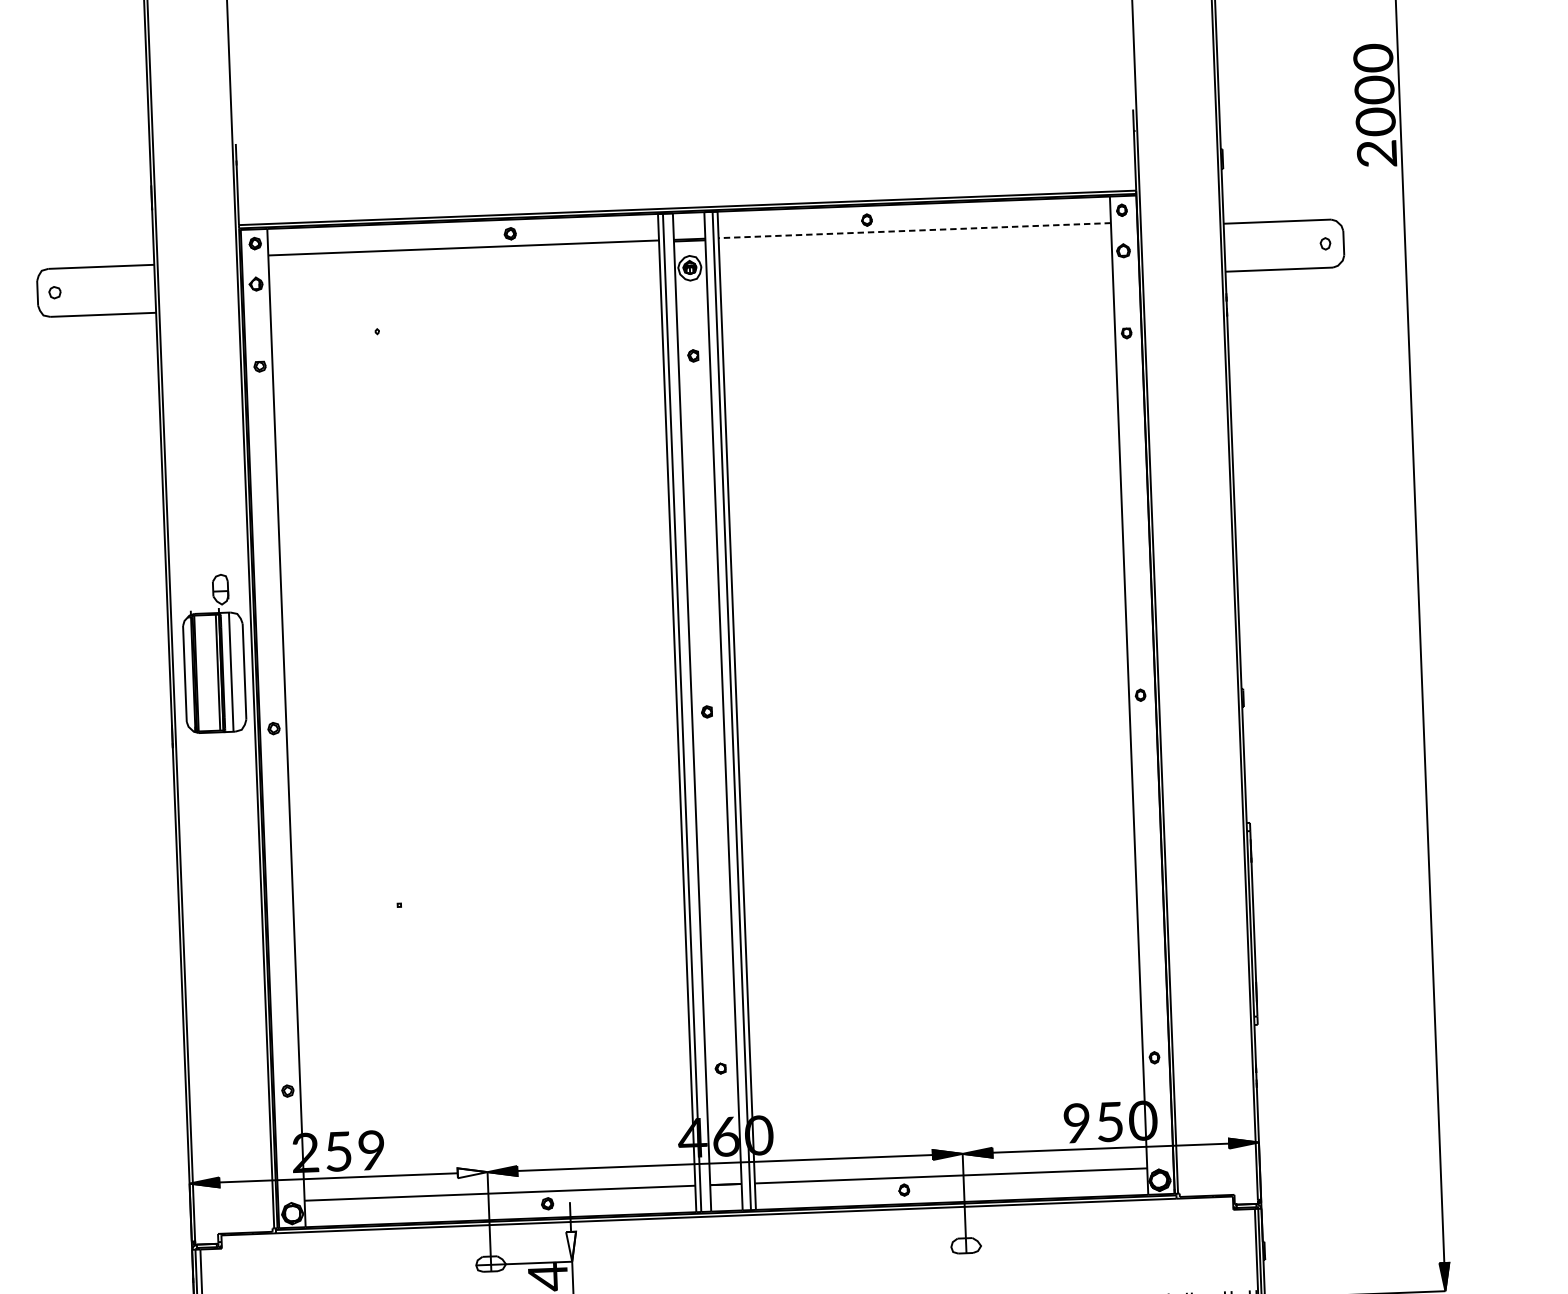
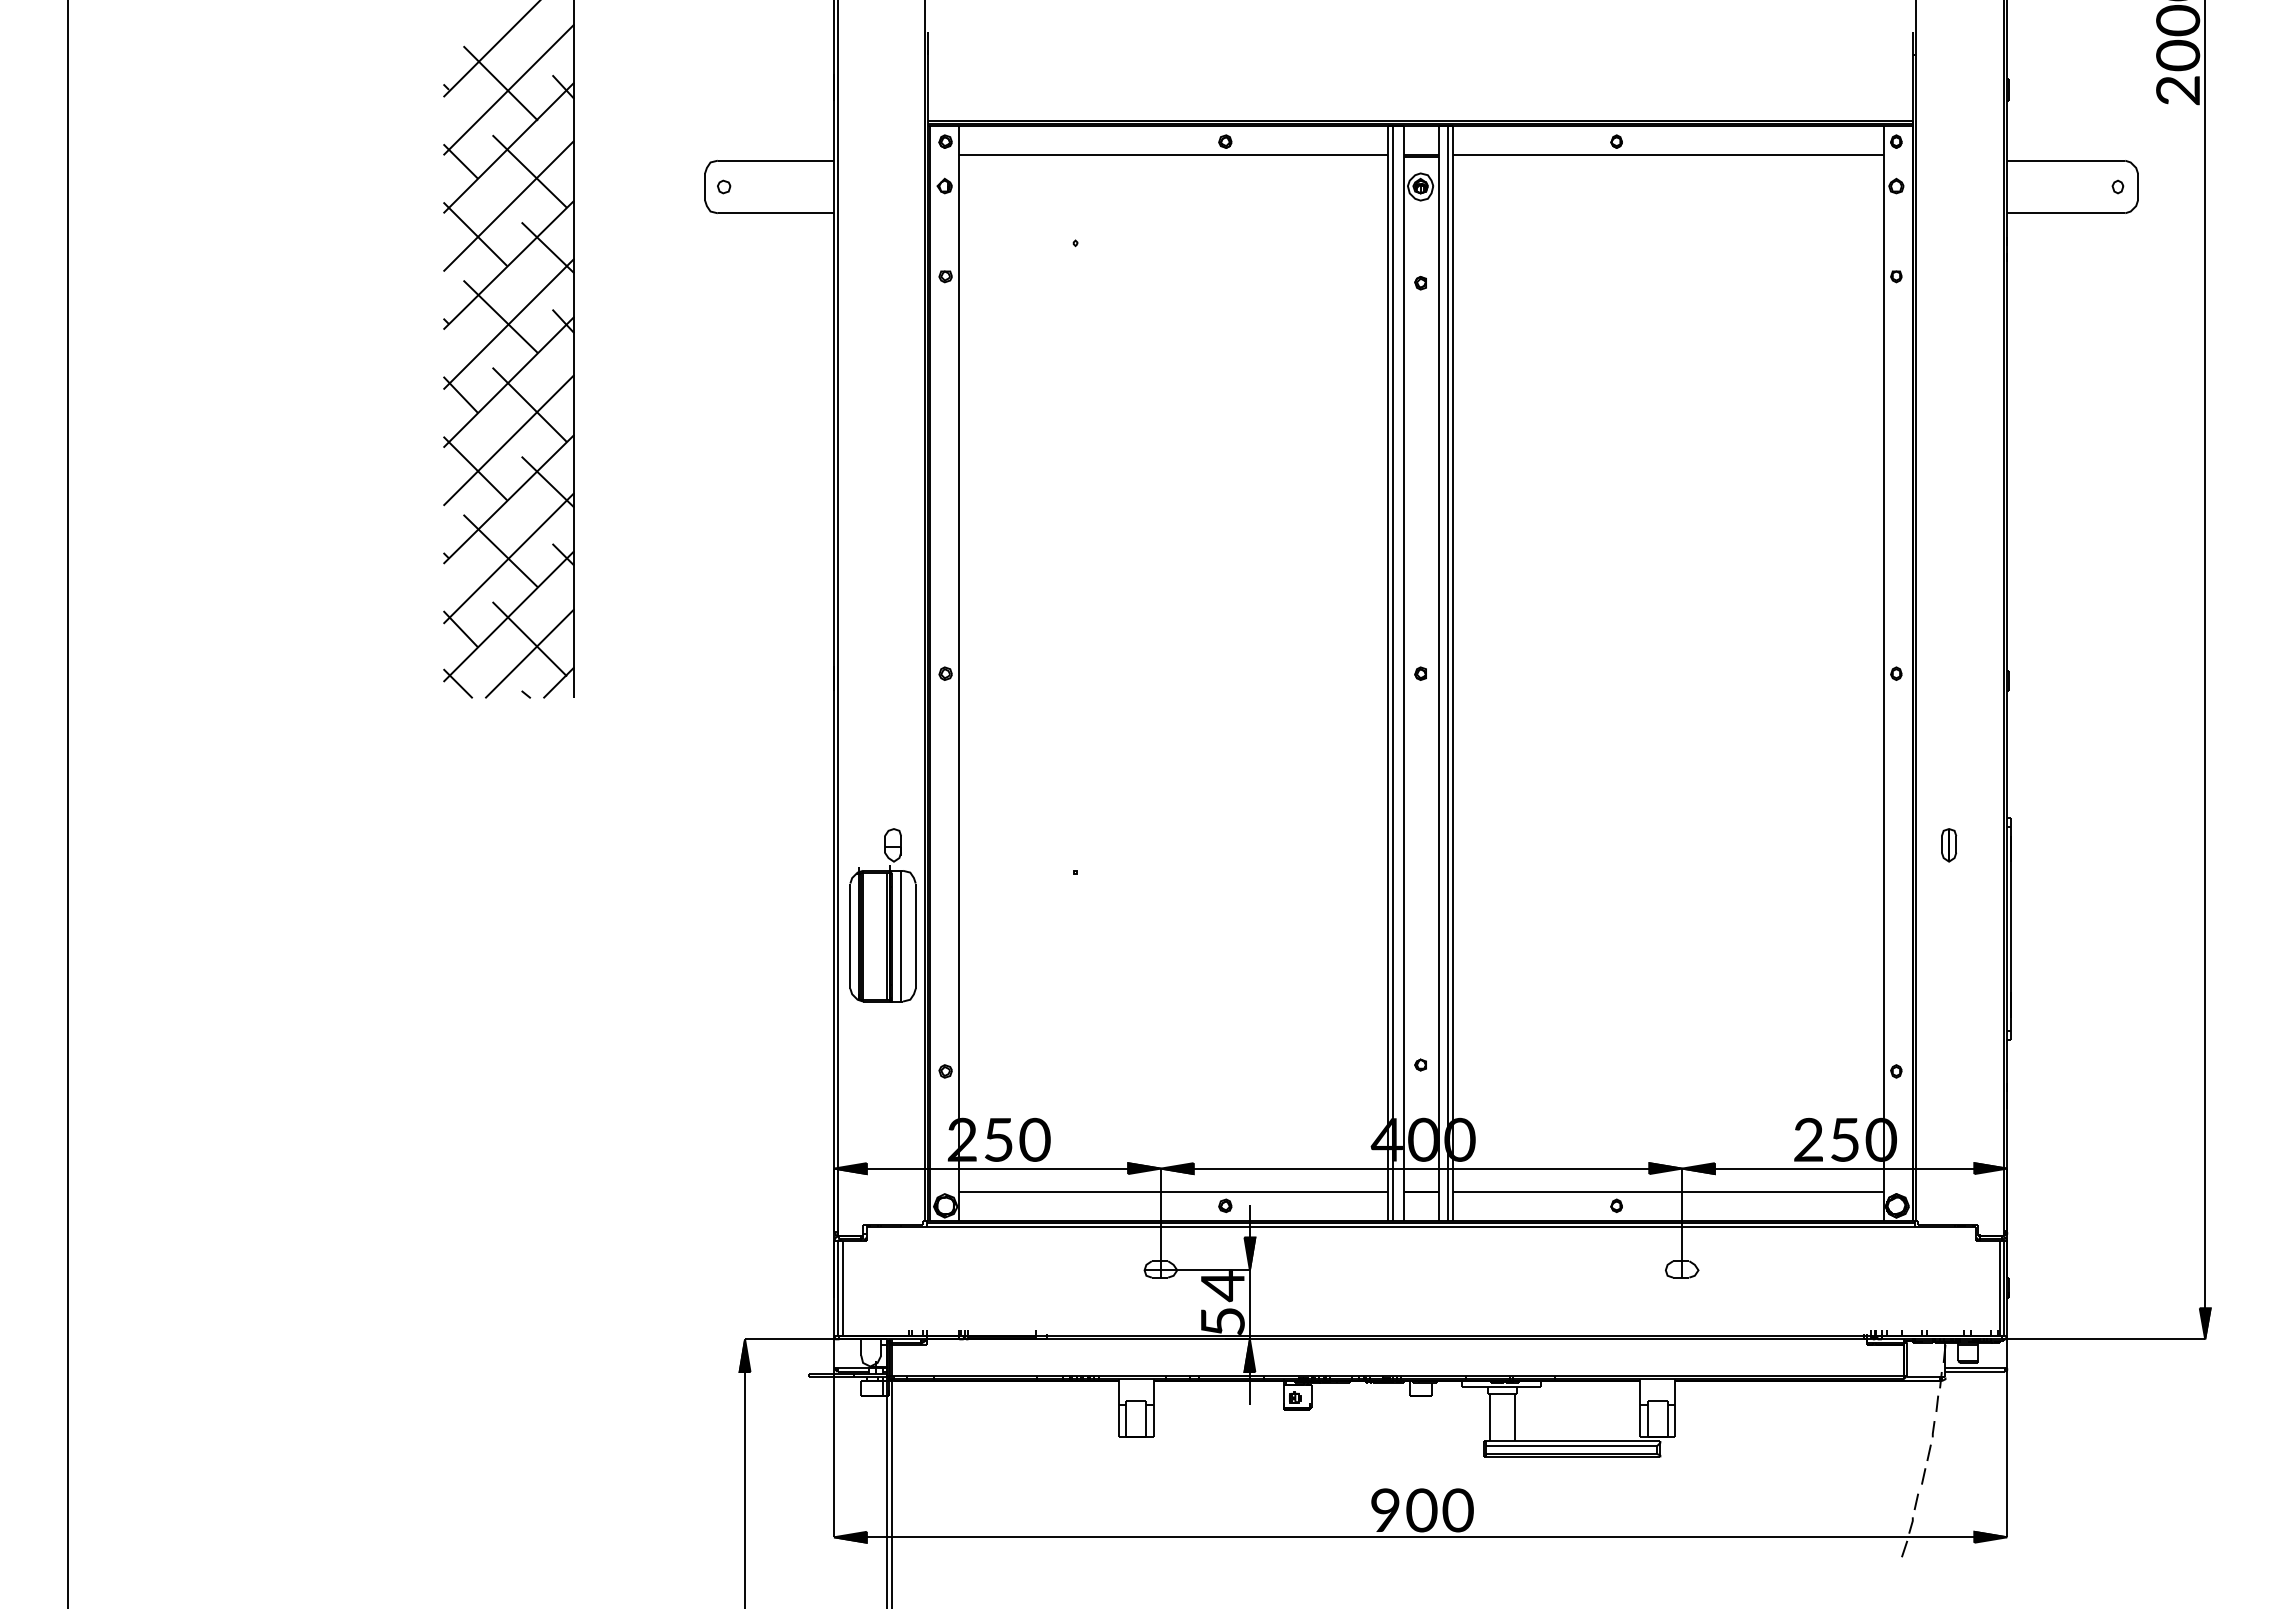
line: (914, 230) -> (1668, 155), dashed -> solid
part: (213, 654) -> (882, 915), moved
part: (1195, 849) -> (1949, 845), added
text: (1076, 1122) -> (1808, 1139), 9 -> 2
text: (724, 1136) -> (1422, 1139), 6 -> 0
text: (371, 1150) -> (1034, 1140), 9 -> 0
fill: (472, 1172) -> (1144, 1168), added
fill: (571, 1246) -> (1249, 1253), added

